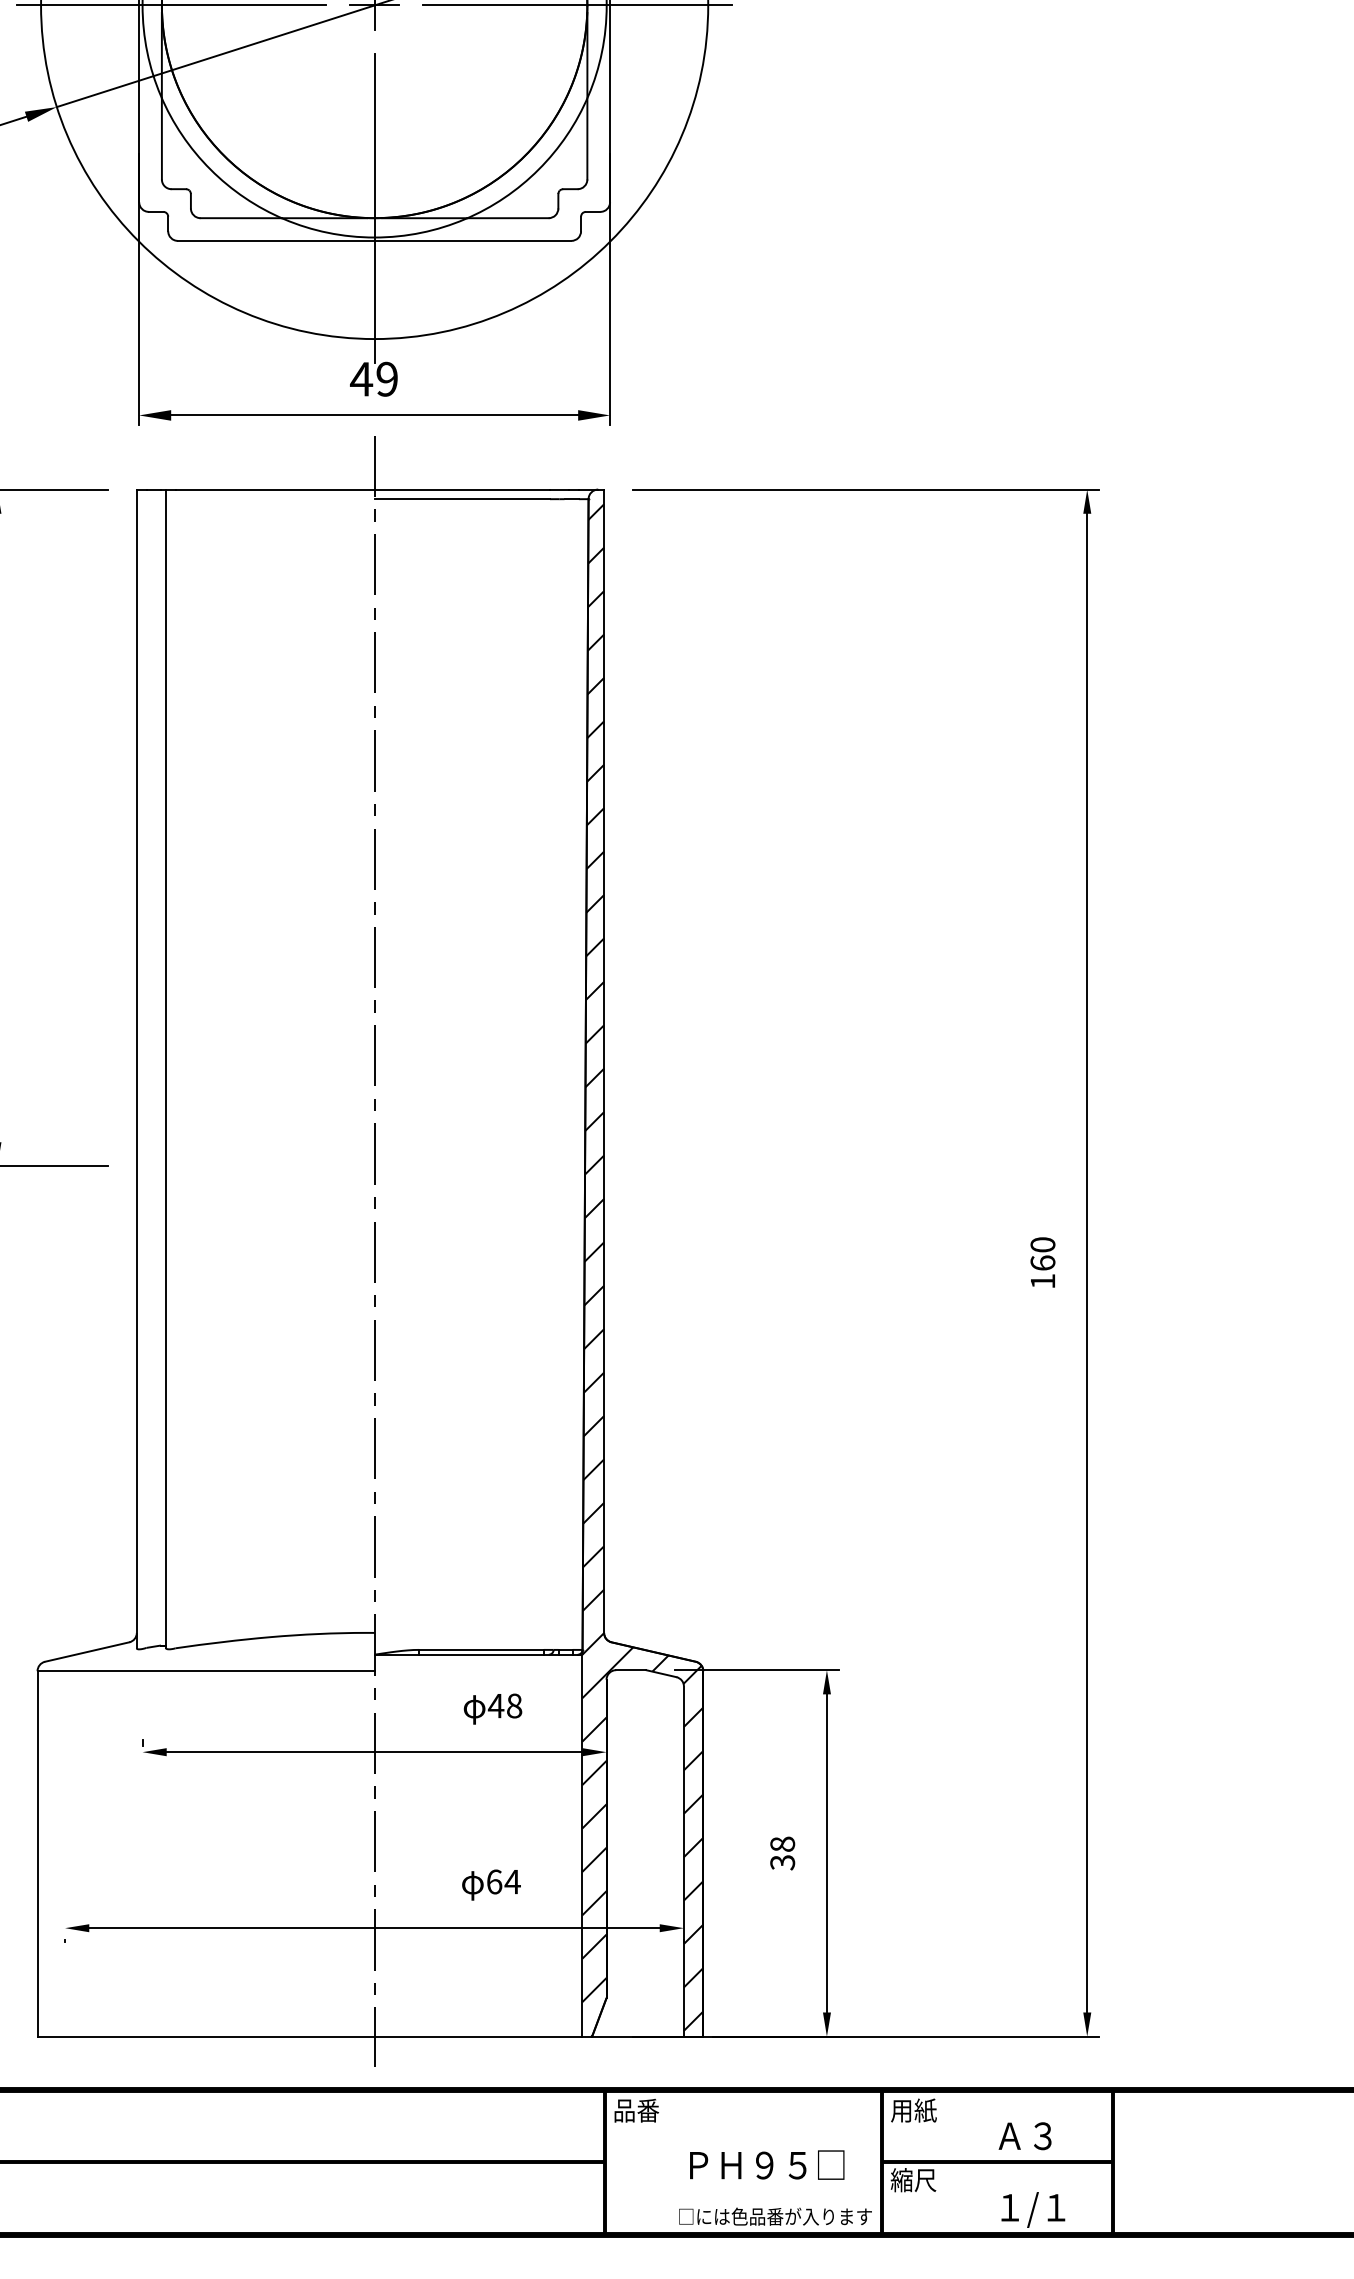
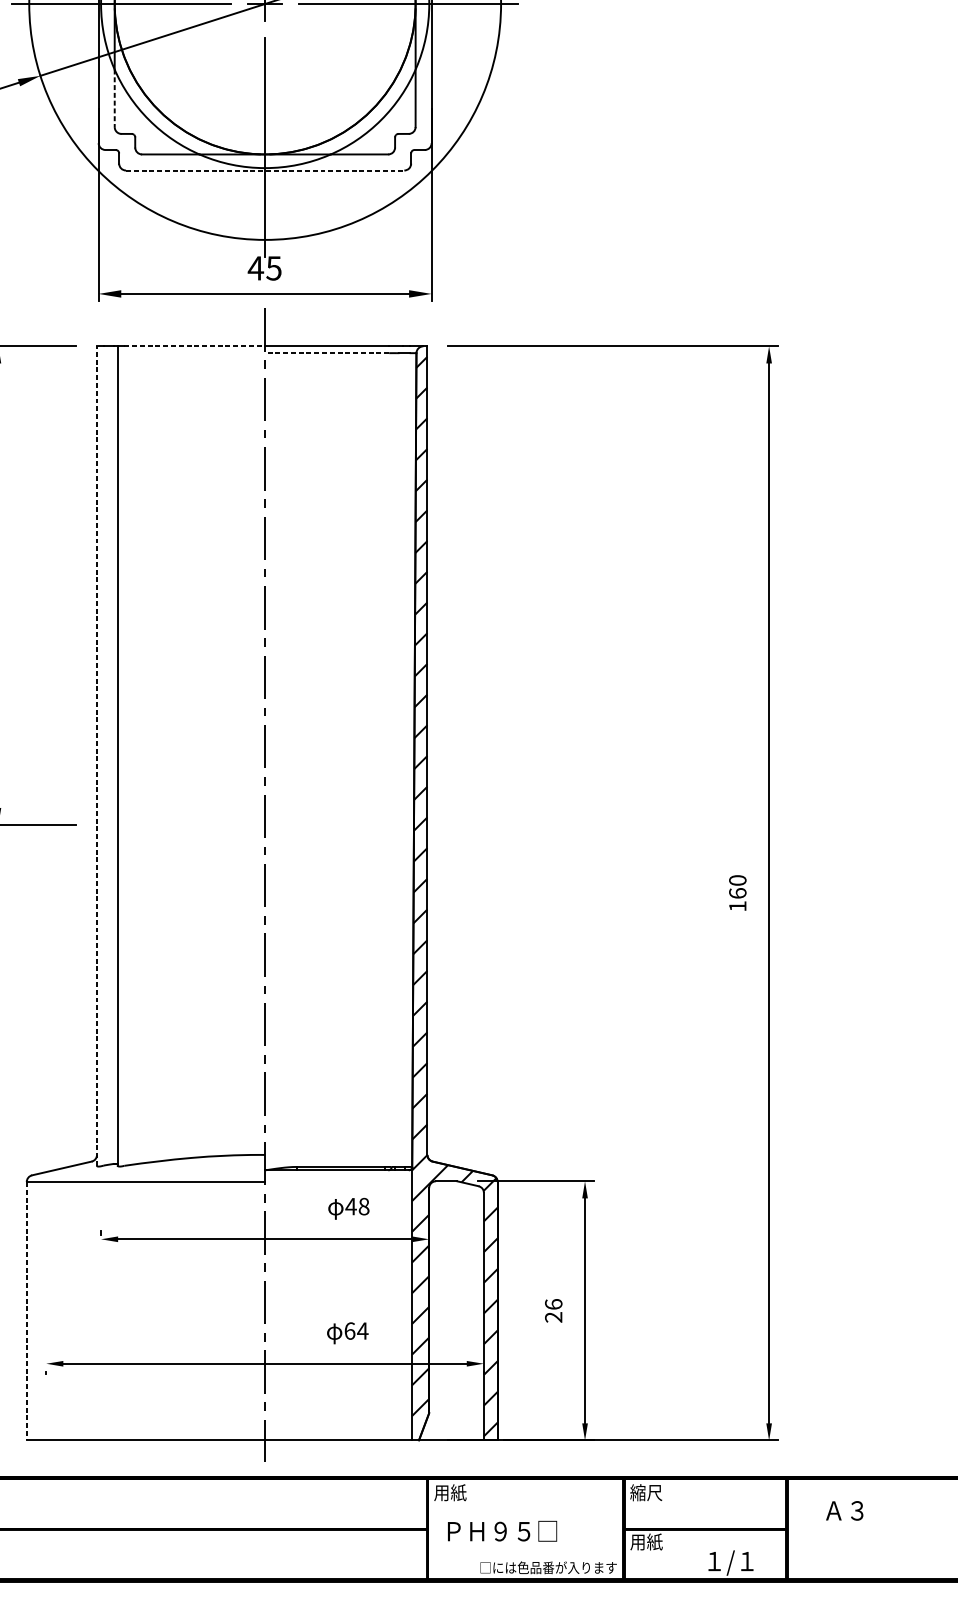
line: (161, 138) -> (114, 98), solid -> dashed
line: (374, 240) -> (265, 170), solid -> dashed
text: (386, 378) -> (273, 267), 49 -> 45
line: (275, 489) -> (195, 346), solid -> dashed
line: (462, 499) -> (327, 353), solid -> dashed
line: (136, 1068) -> (96, 755), solid -> dashed
line: (37, 1853) -> (26, 1310), solid -> dashed
text: (782, 1853) -> (553, 1310), 38 -> 26
text: (636, 2110) -> (450, 1492), 品番 -> 用紙
text: (913, 2110) -> (646, 1492), 用紙 -> 縮尺
text: (1024, 2136) -> (844, 1511), moved
text: (767, 2164) -> (502, 1530), moved
text: (913, 2180) -> (646, 1542), 縮尺 -> 用紙

